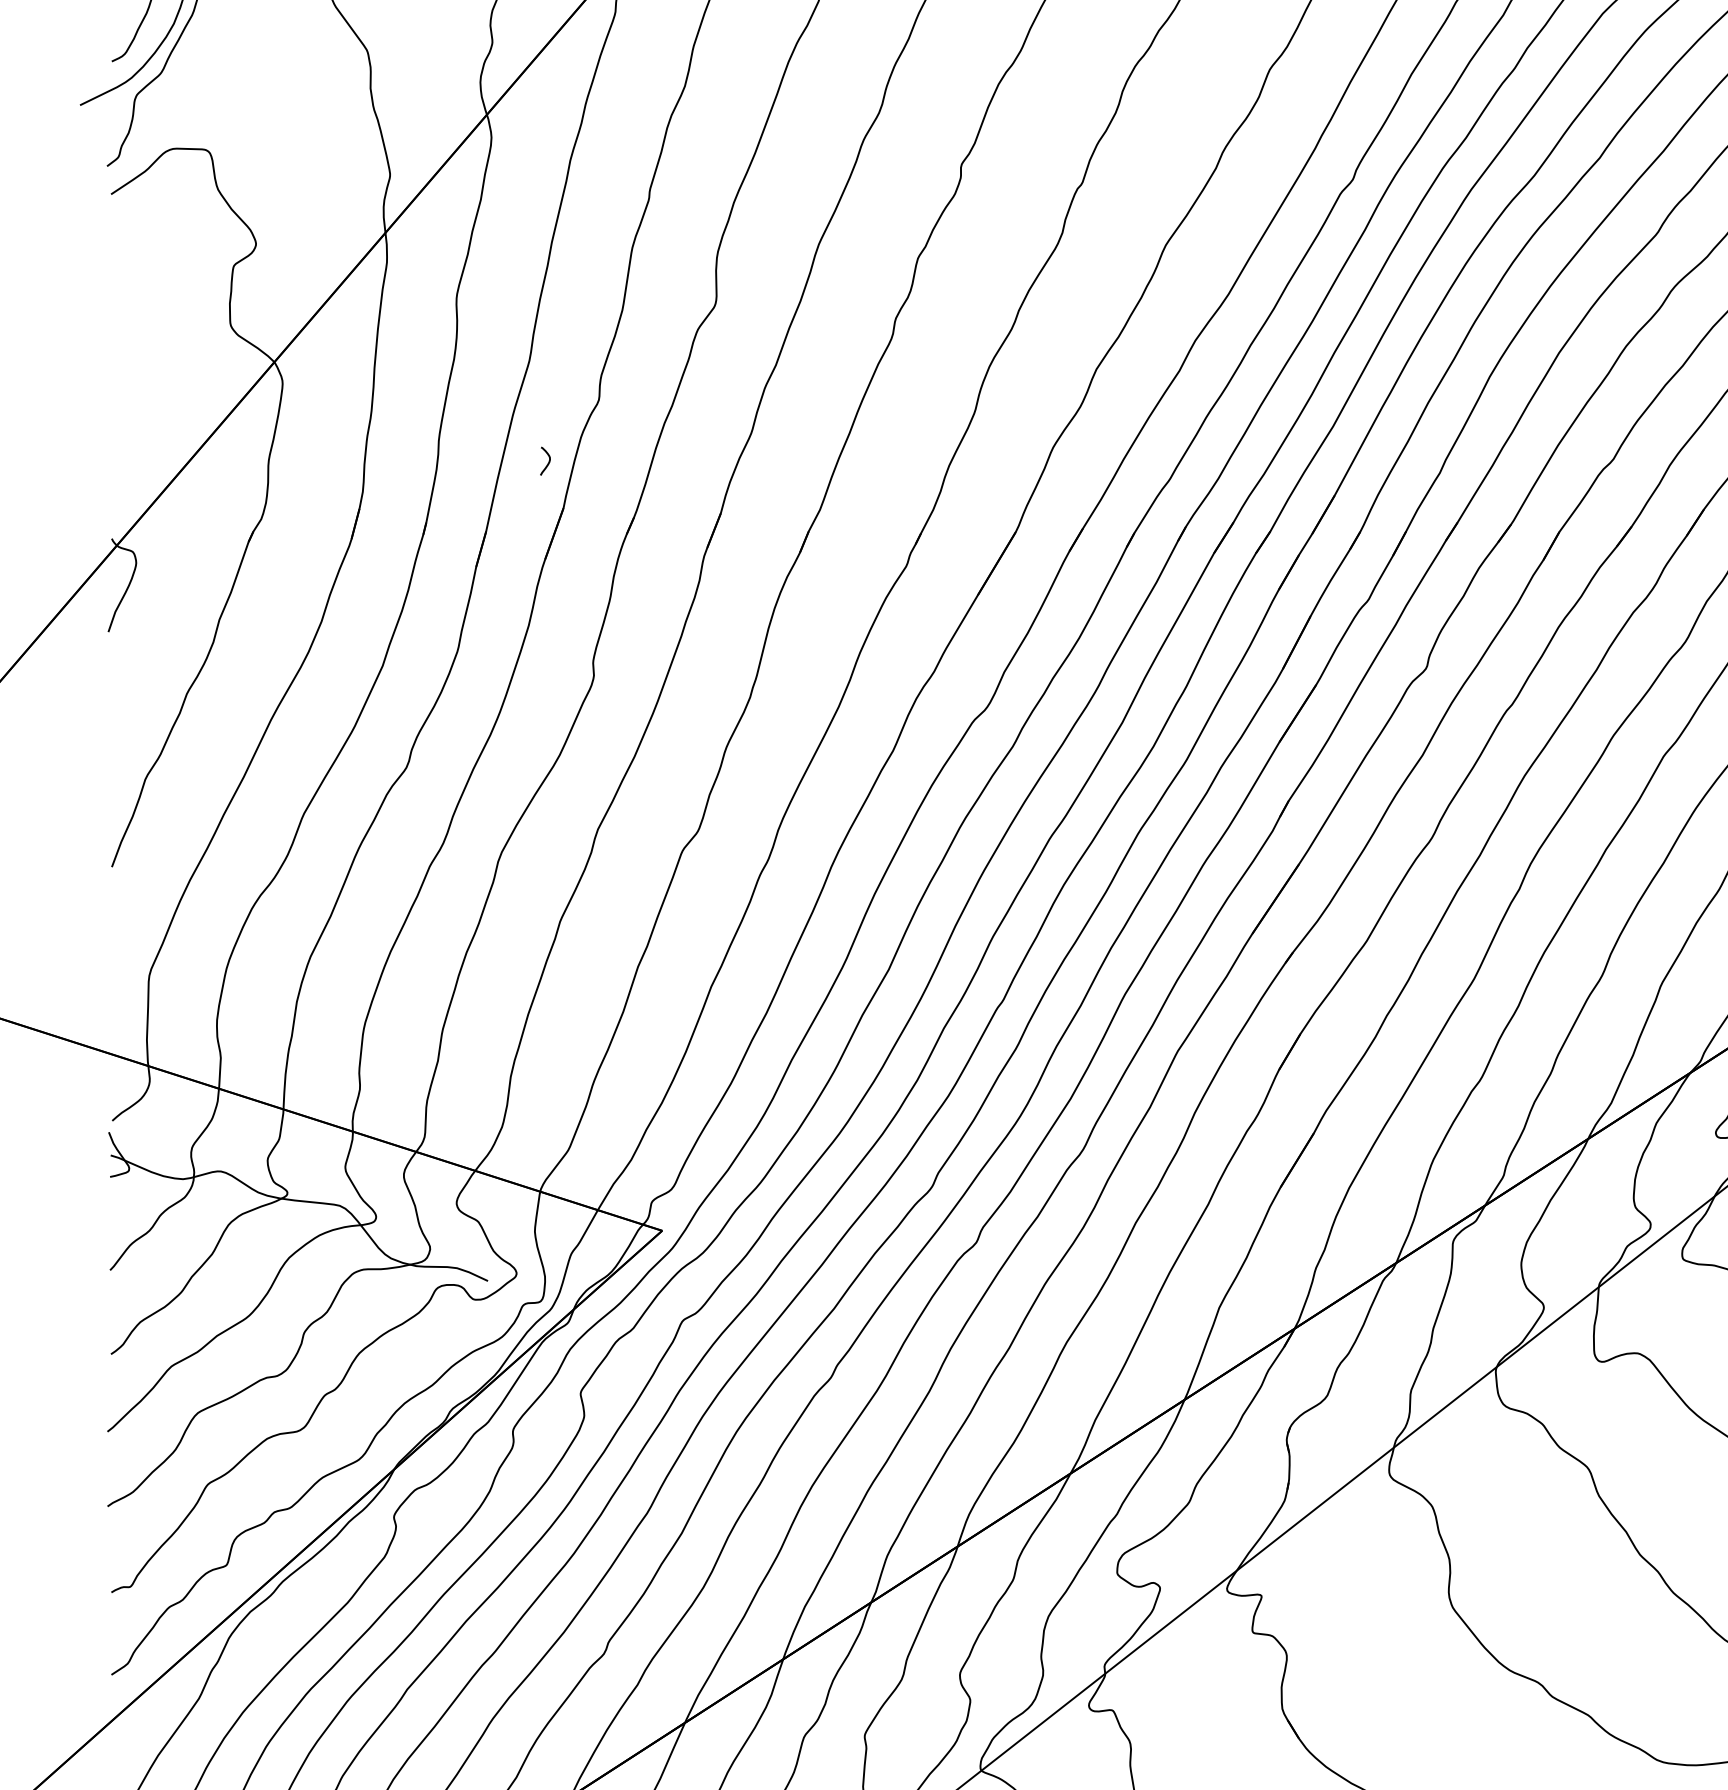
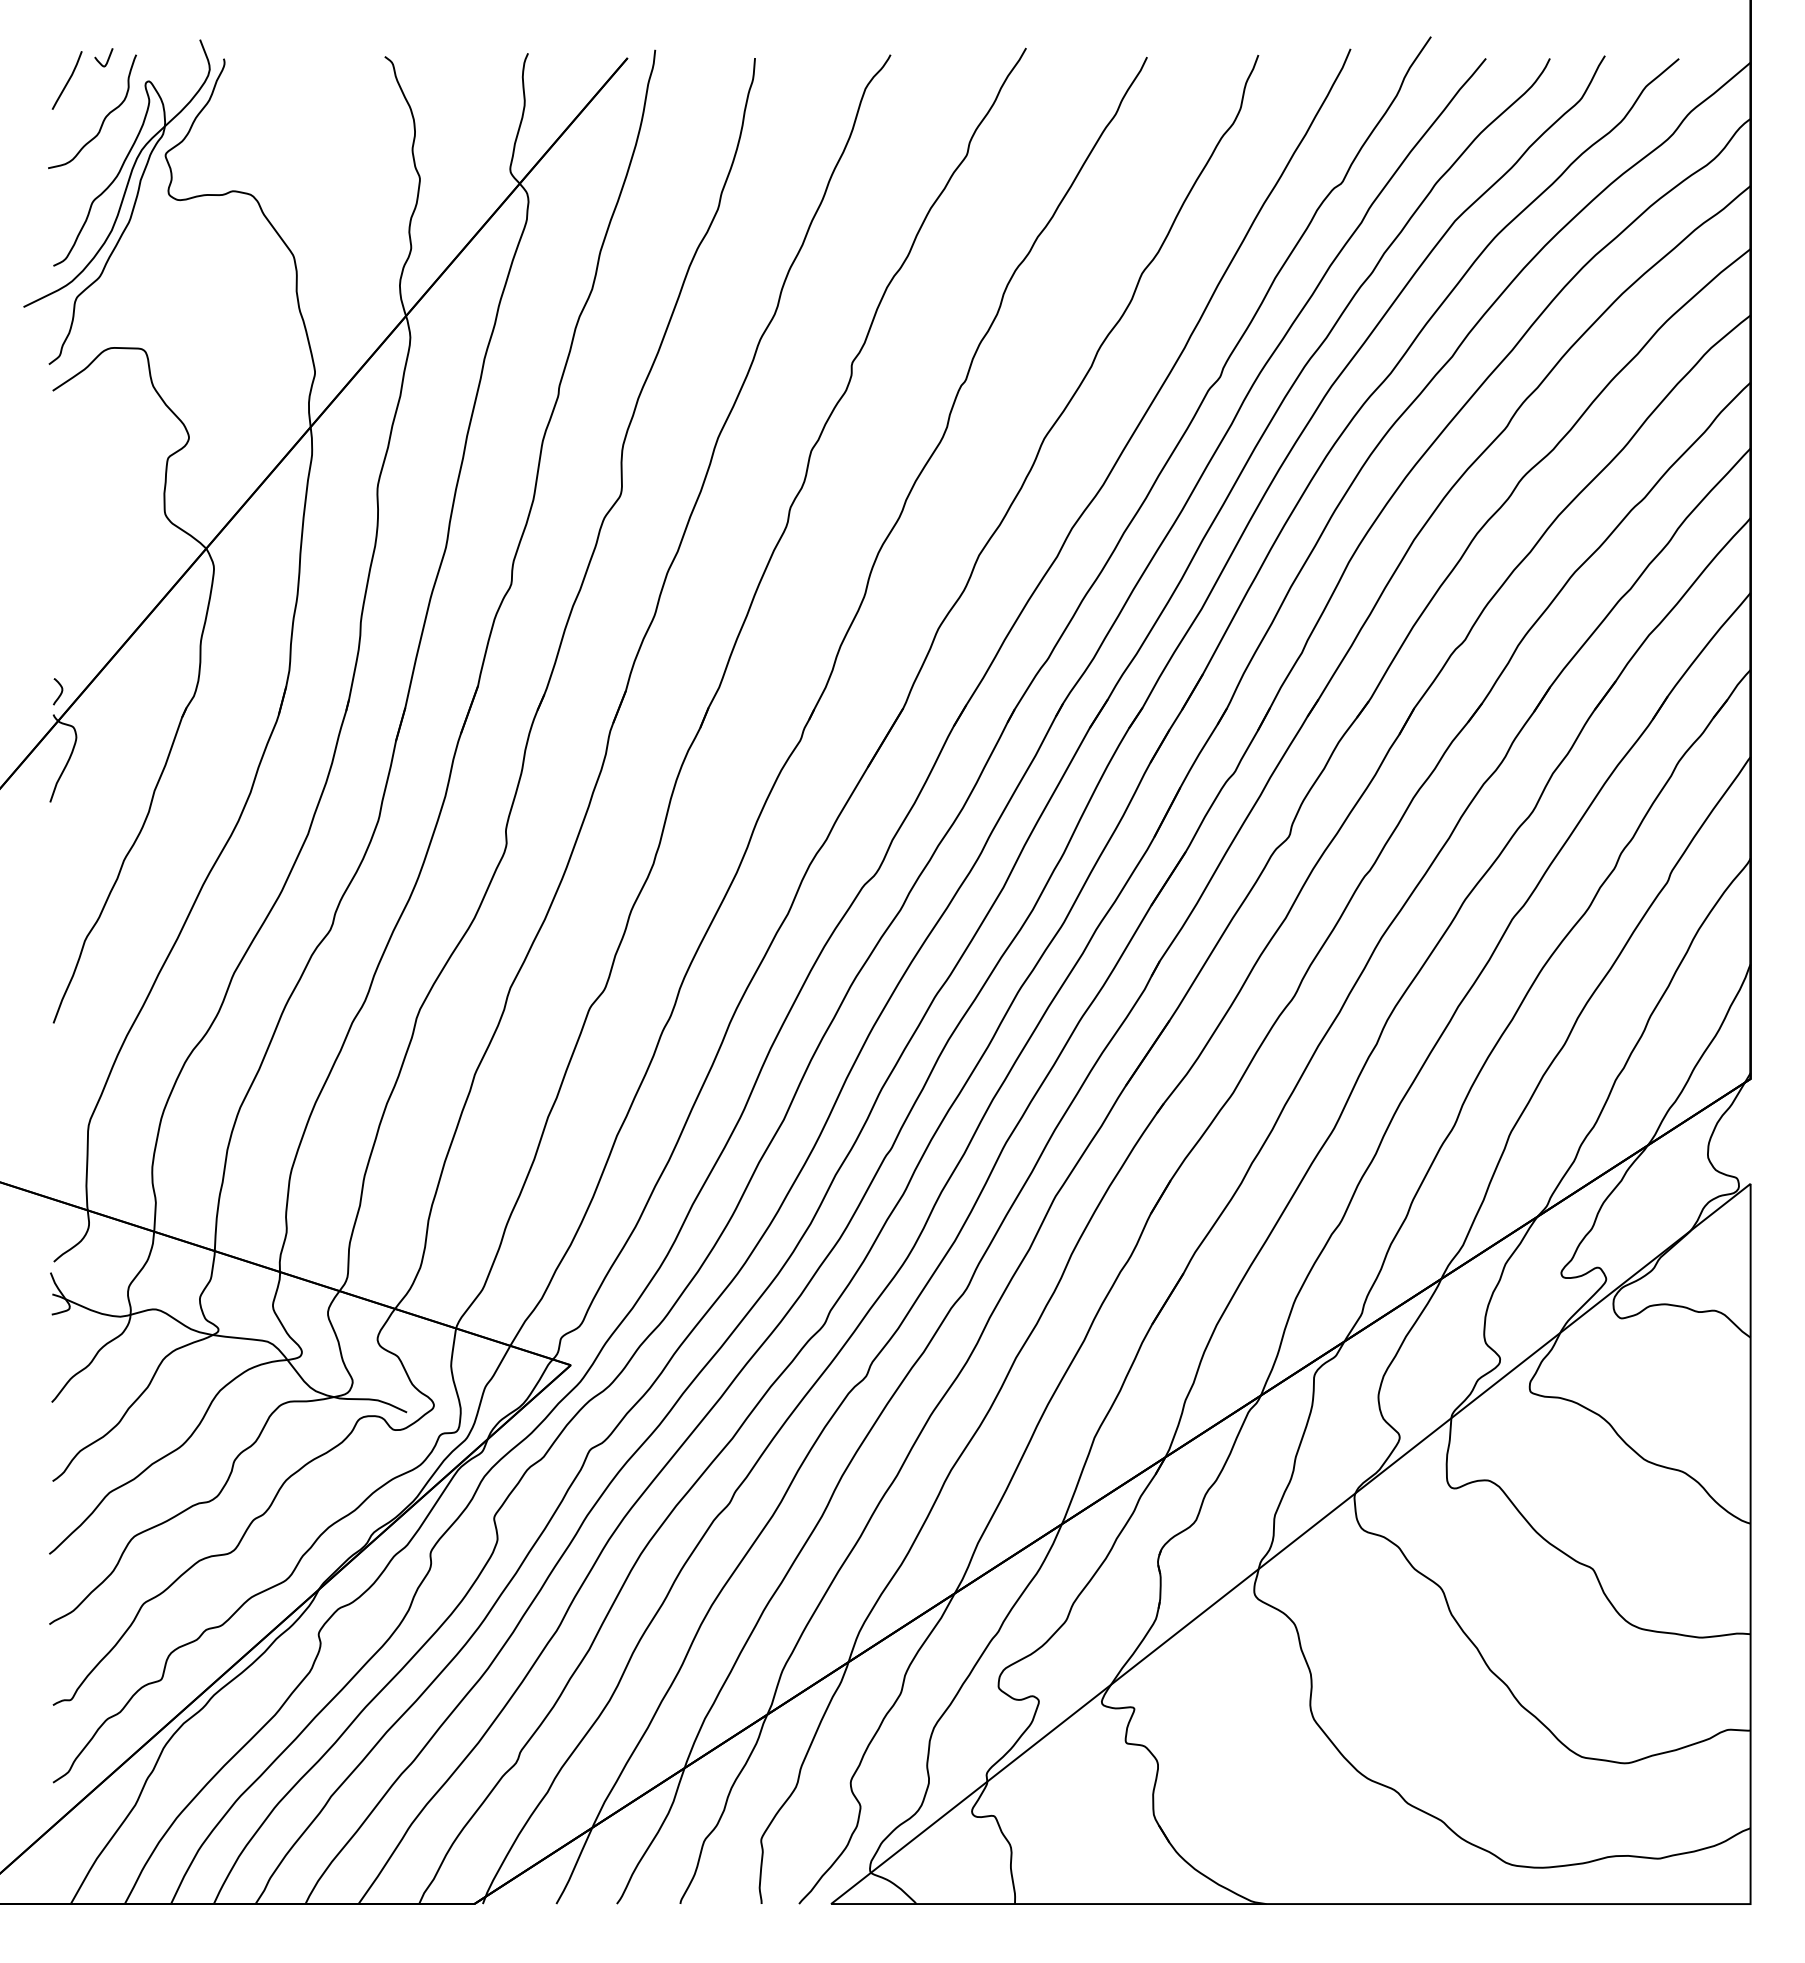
curve: (548, 462) -> (60, 692), moved

